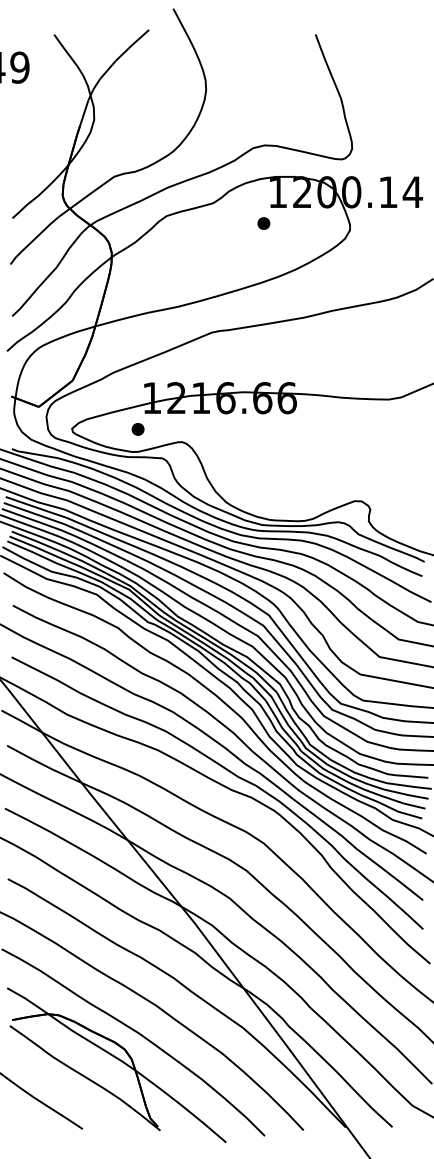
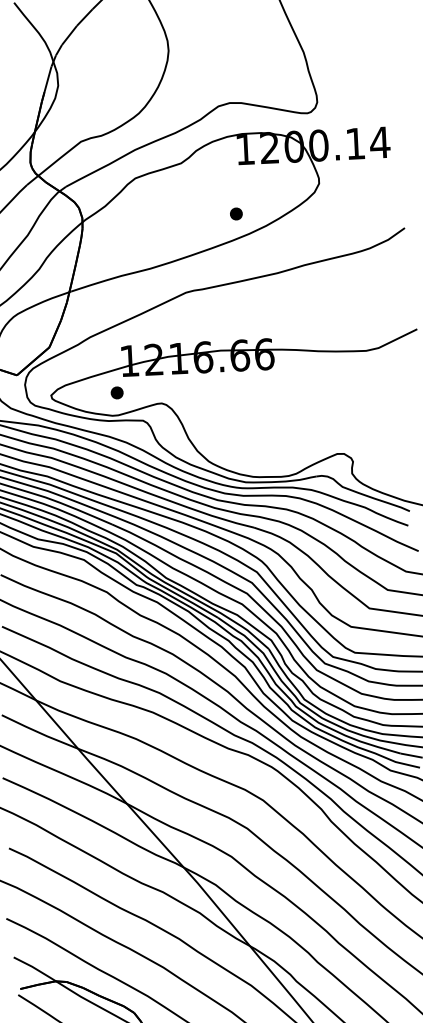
part: (263, 223) -> (235, 213), moved

